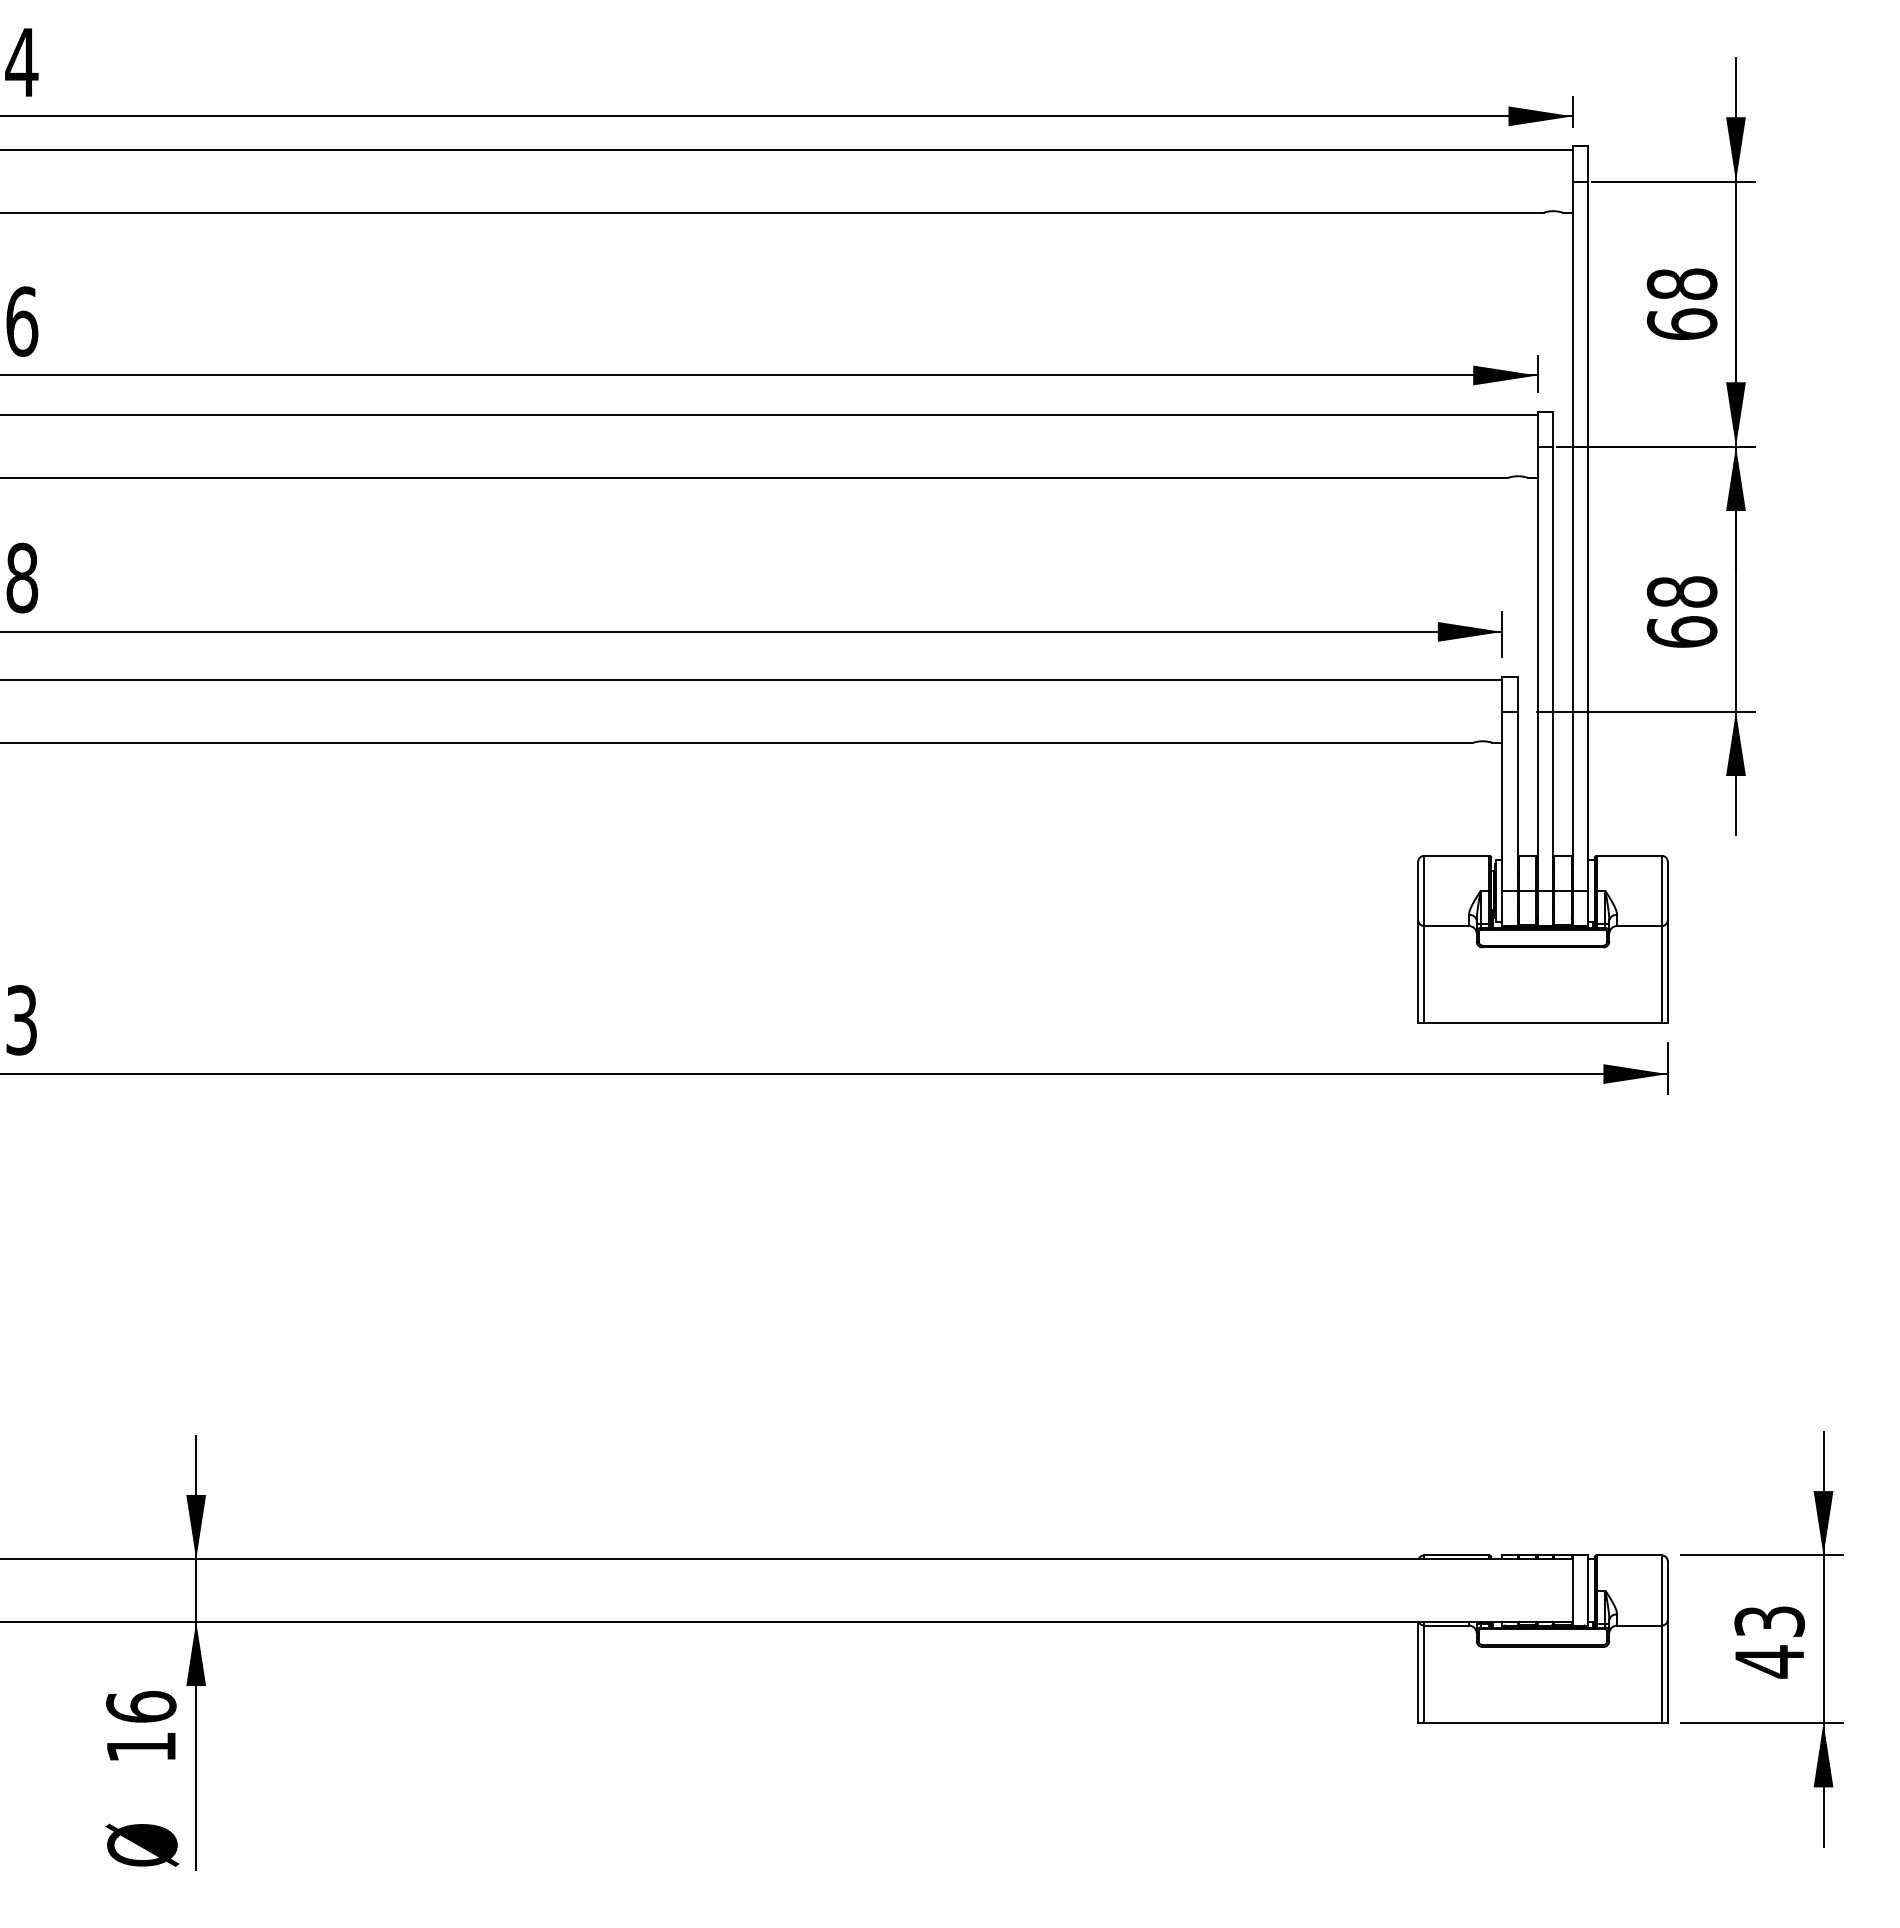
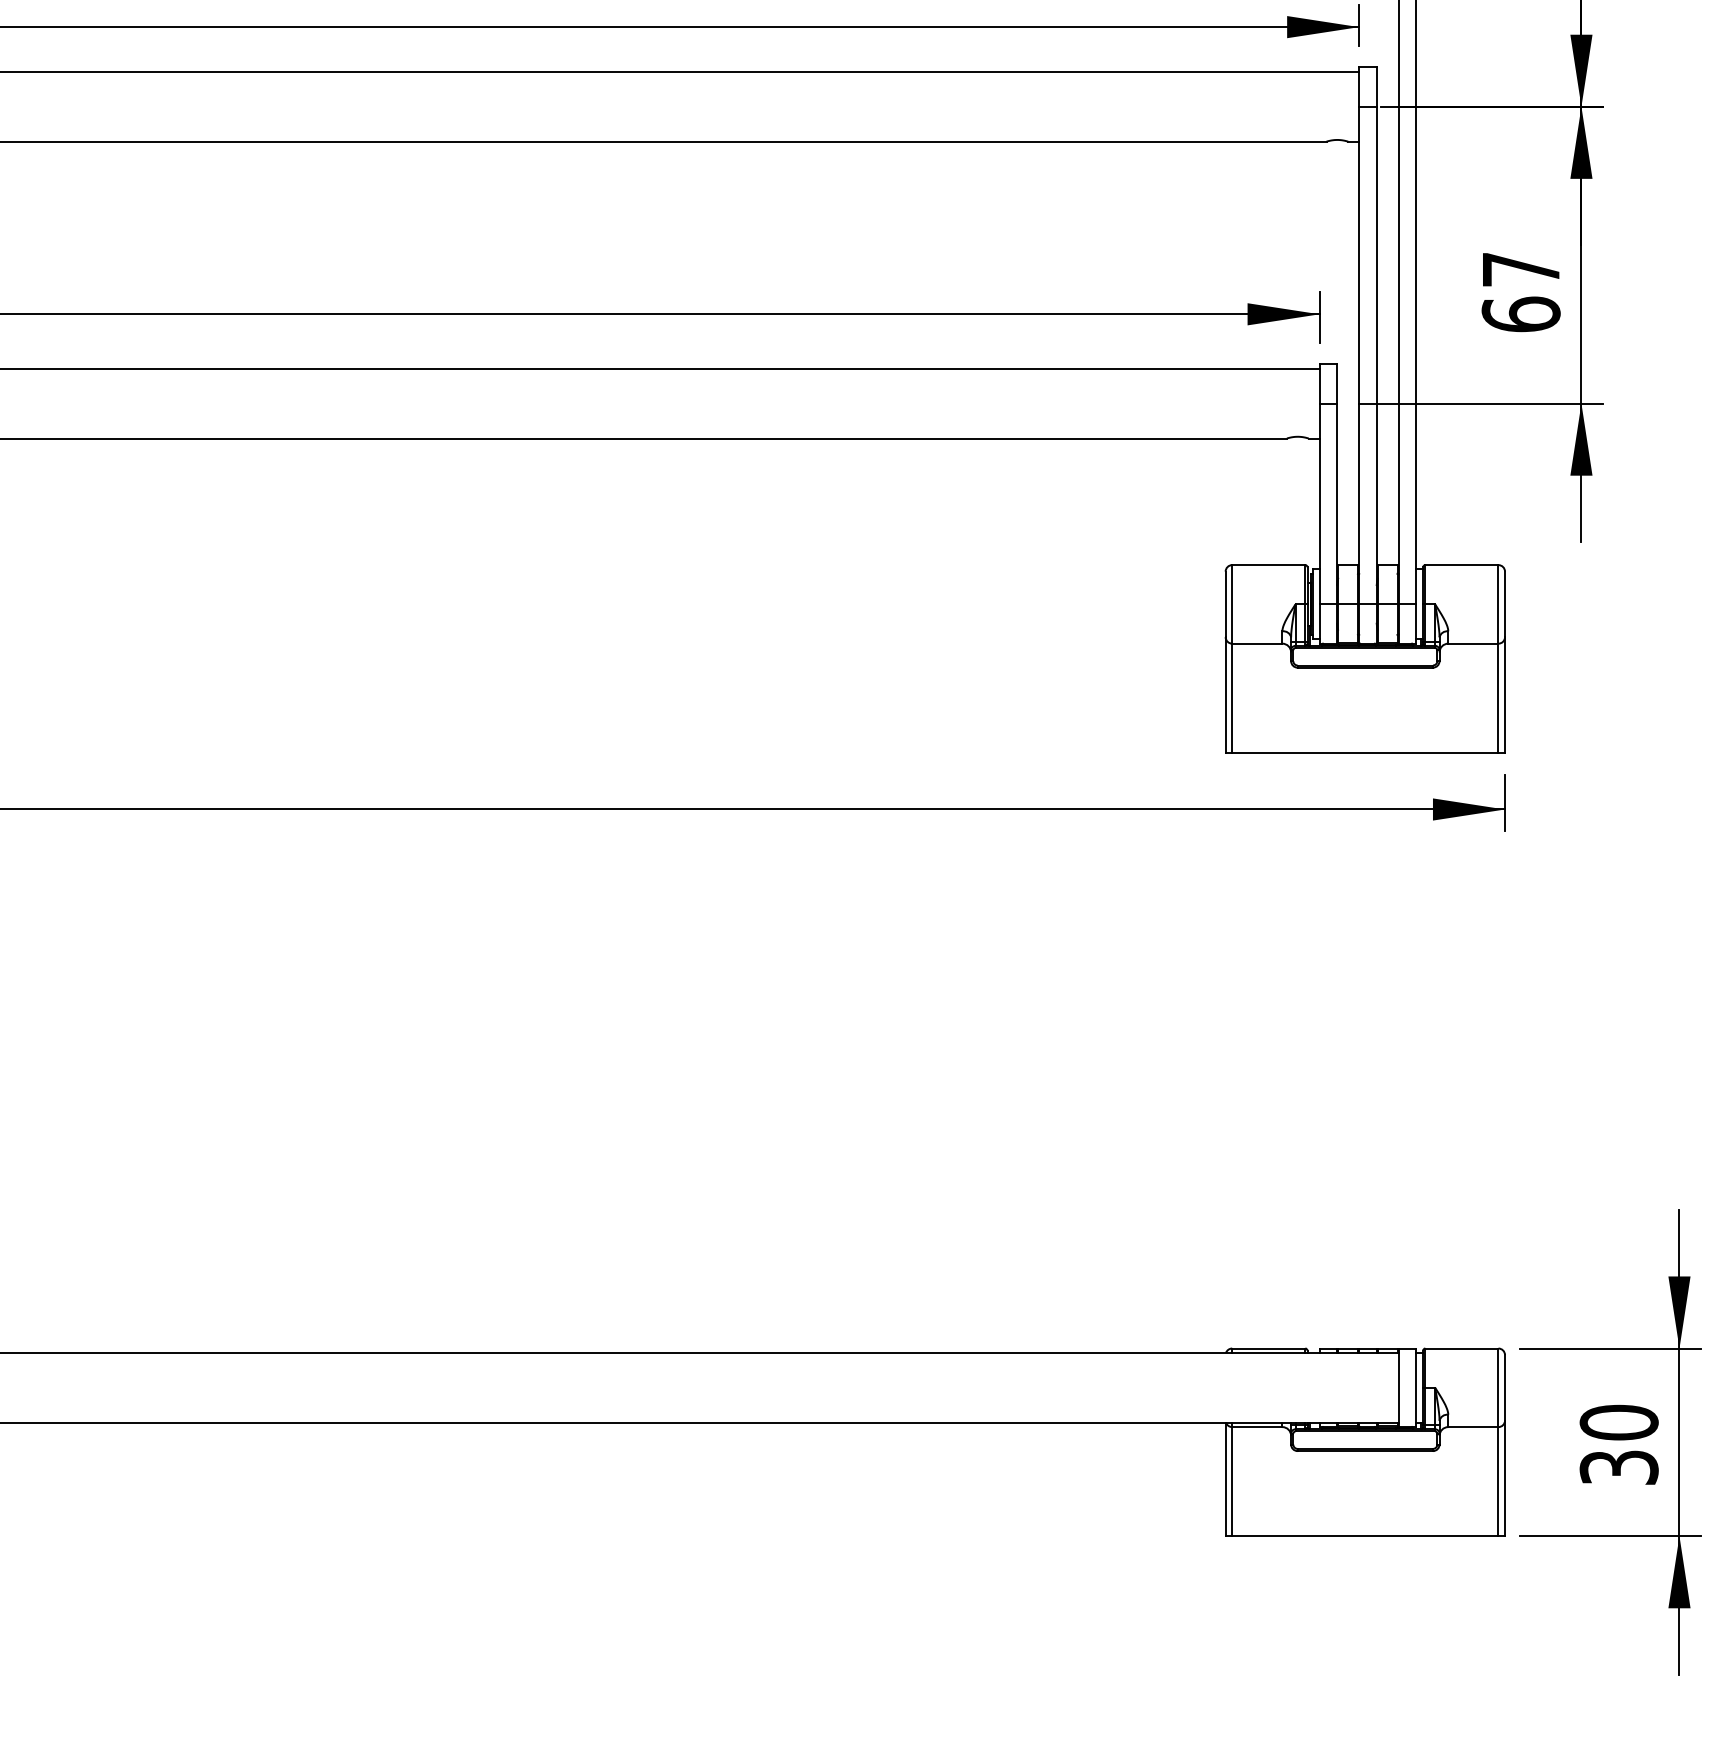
text: (1681, 591) -> (1520, 269), 68 -> 67
text: (1769, 1641) -> (1618, 1444), 43 -> 30

